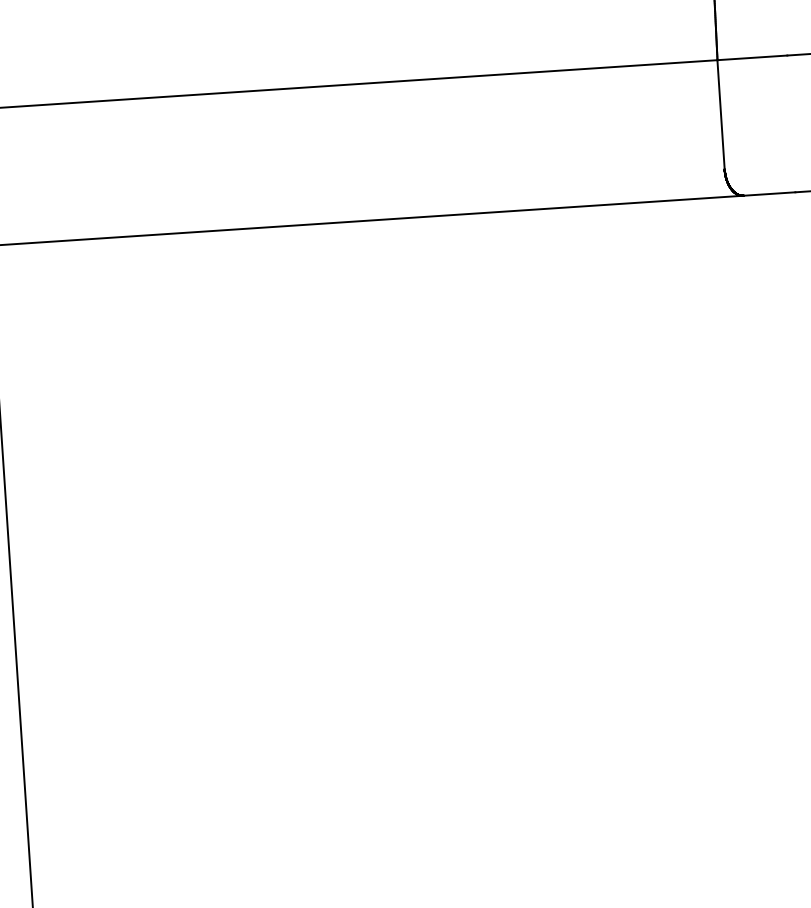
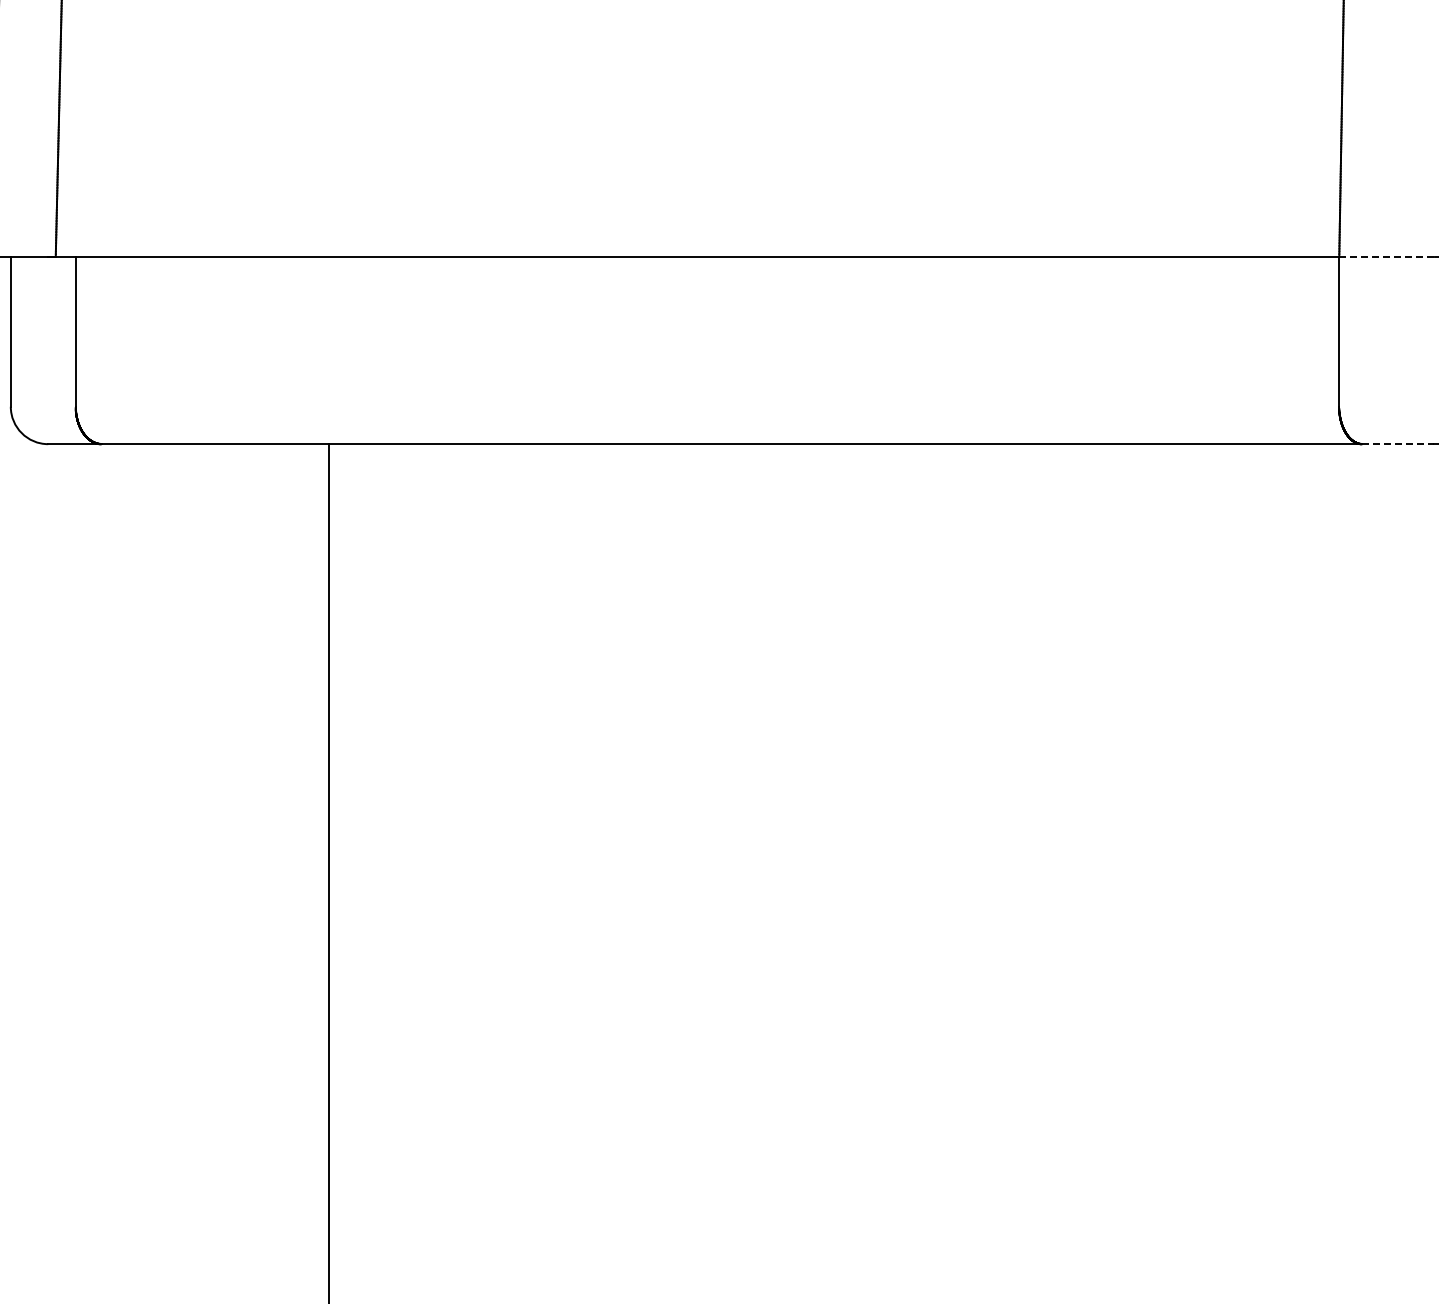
line: (752, 57) -> (1387, 256), solid -> dashed
line: (769, 194) -> (1397, 444), solid -> dashed

